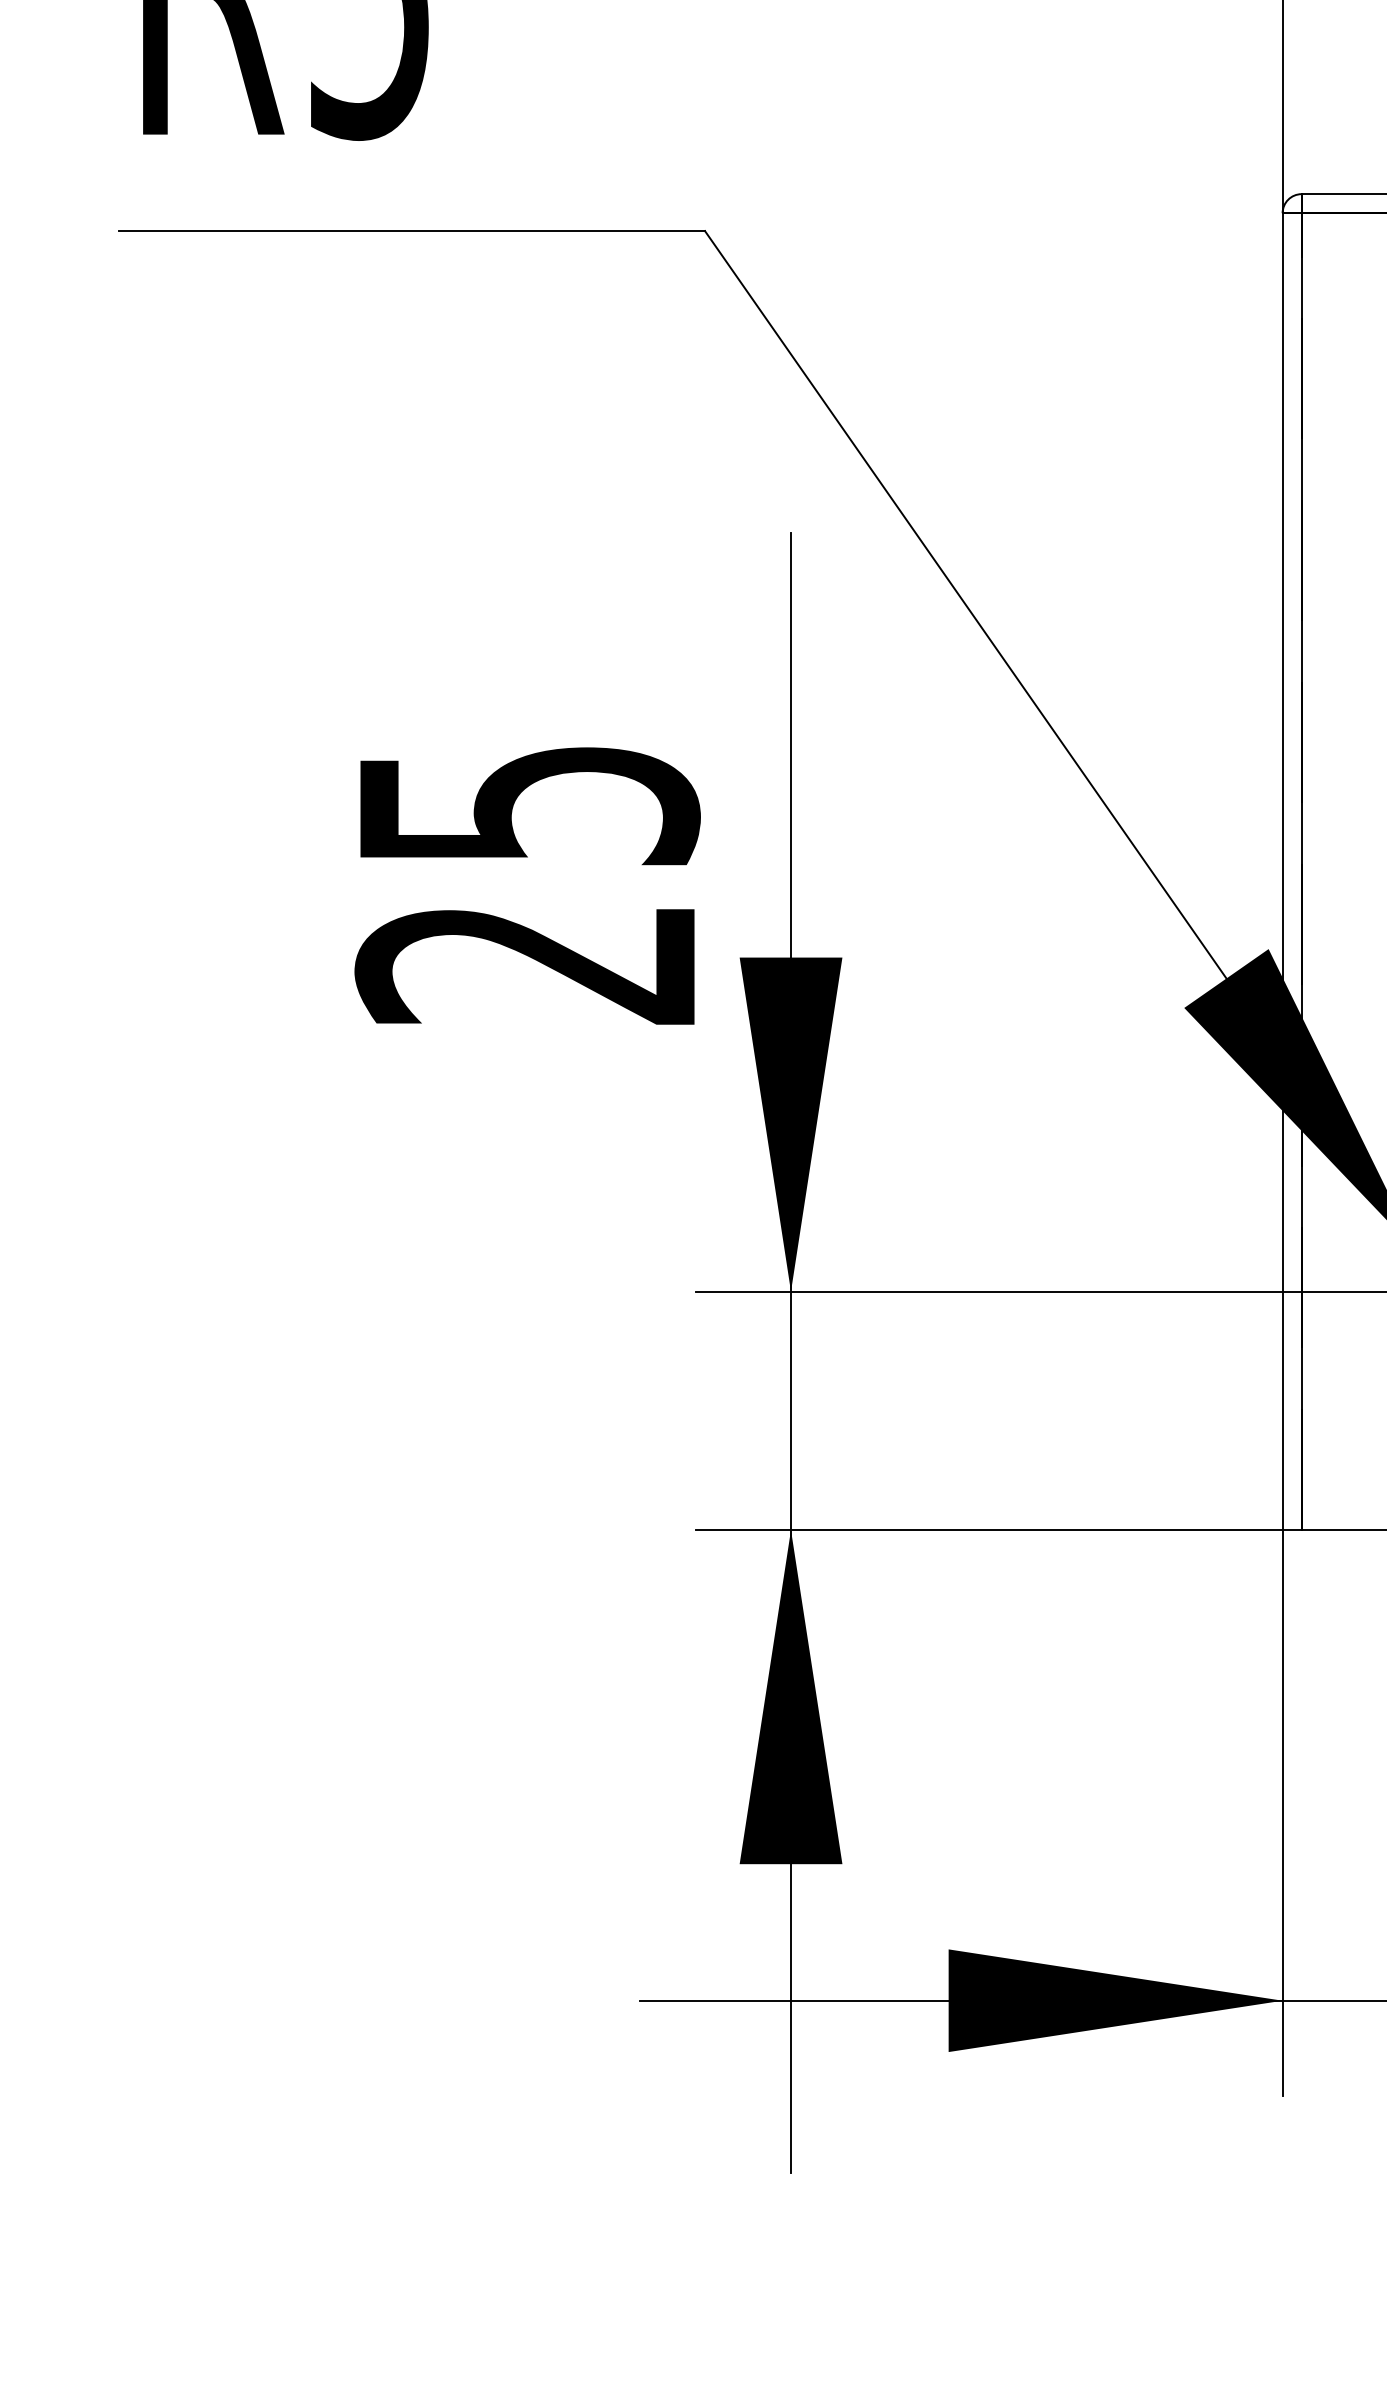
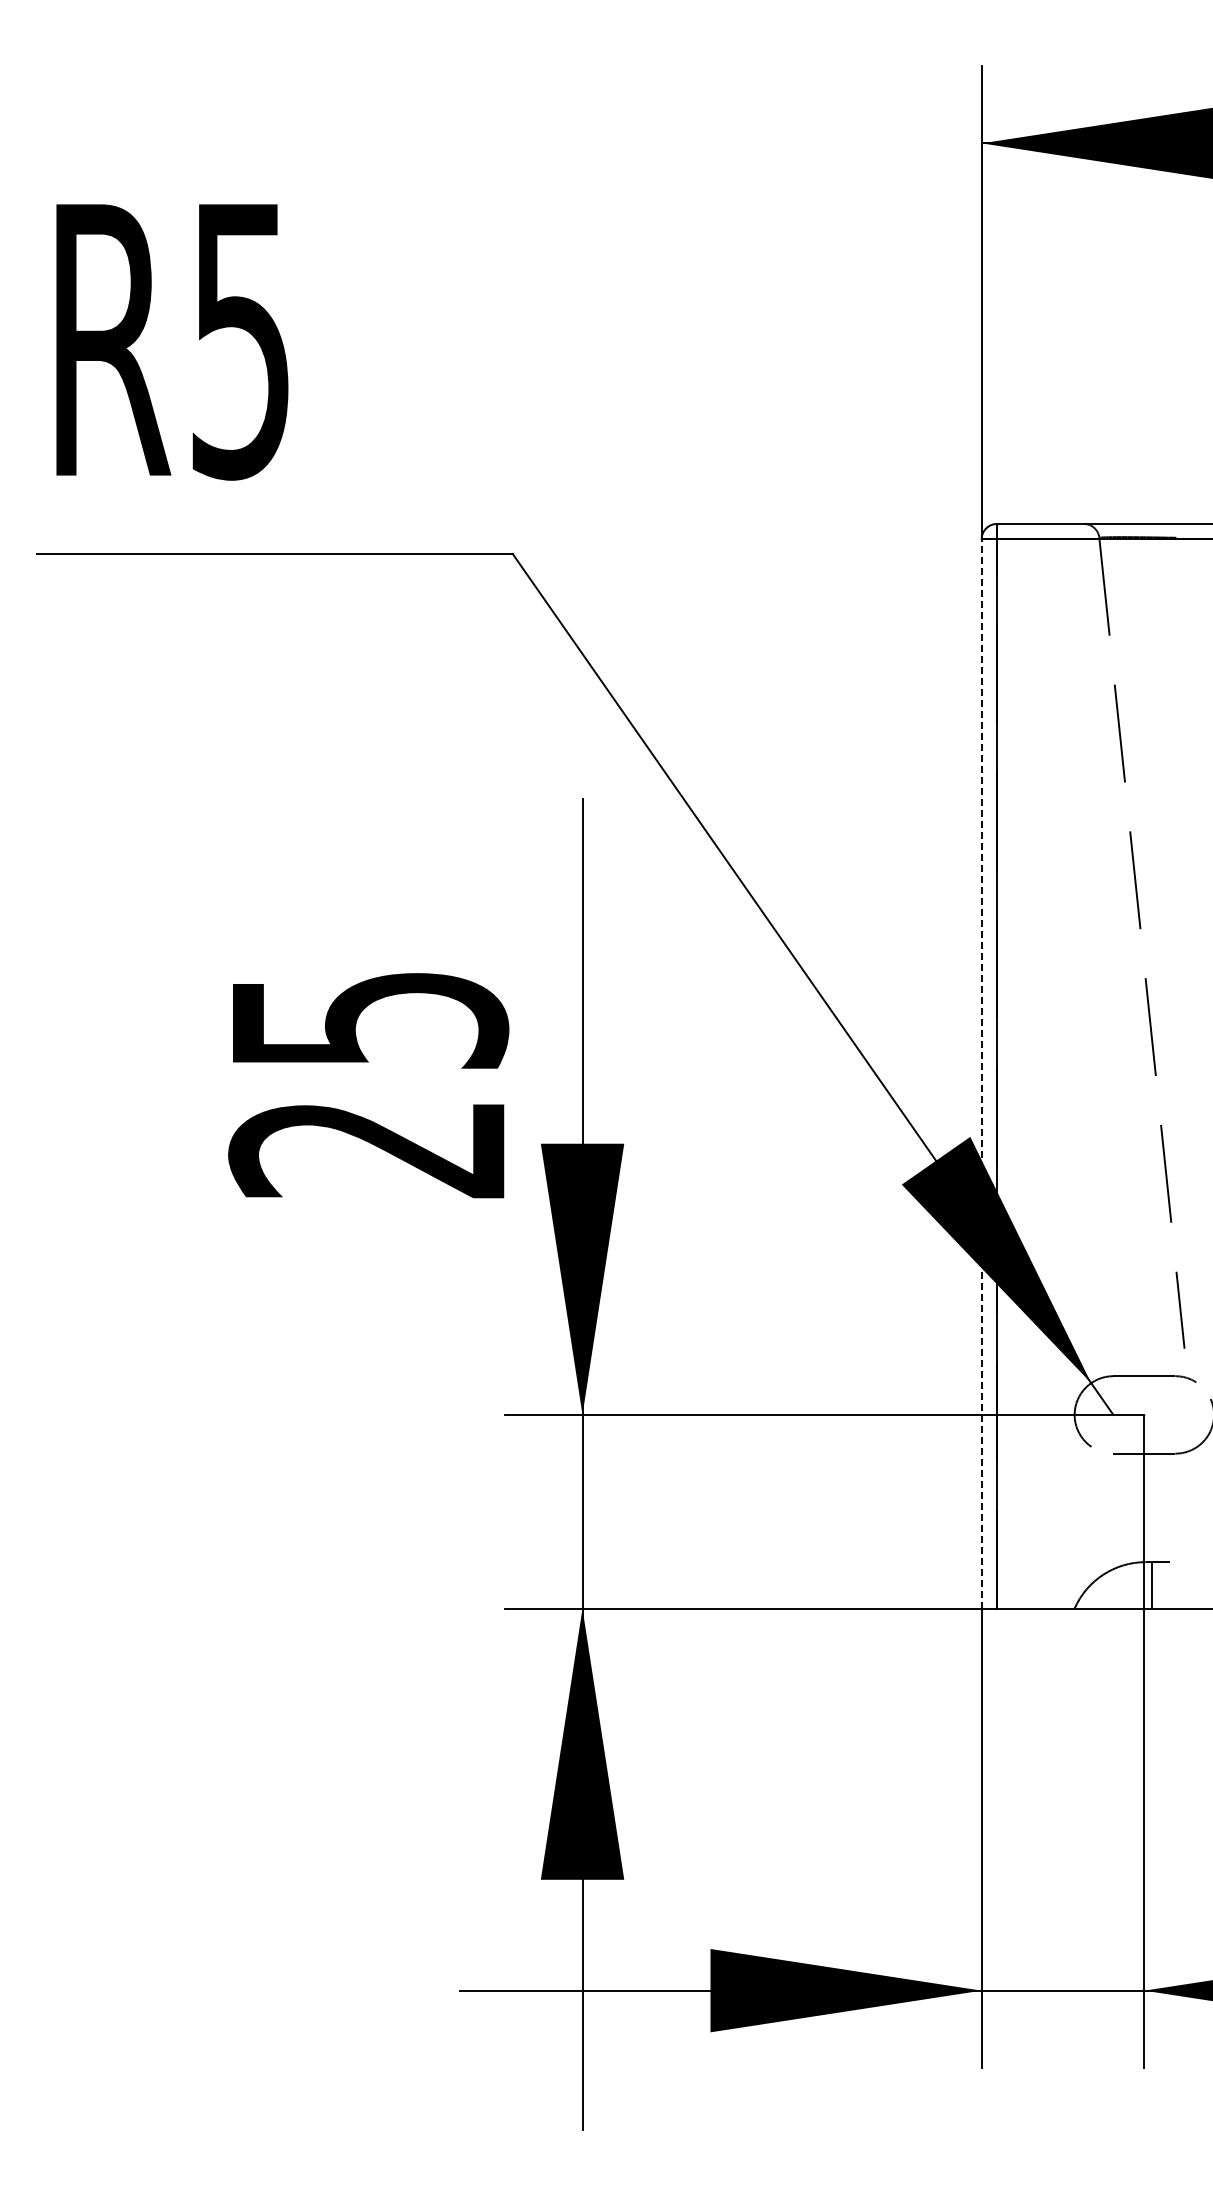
line: (1282, 872) -> (981, 1074), solid -> dashed

